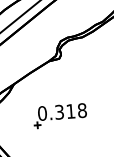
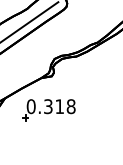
part: (59, 116) -> (48, 110), moved

